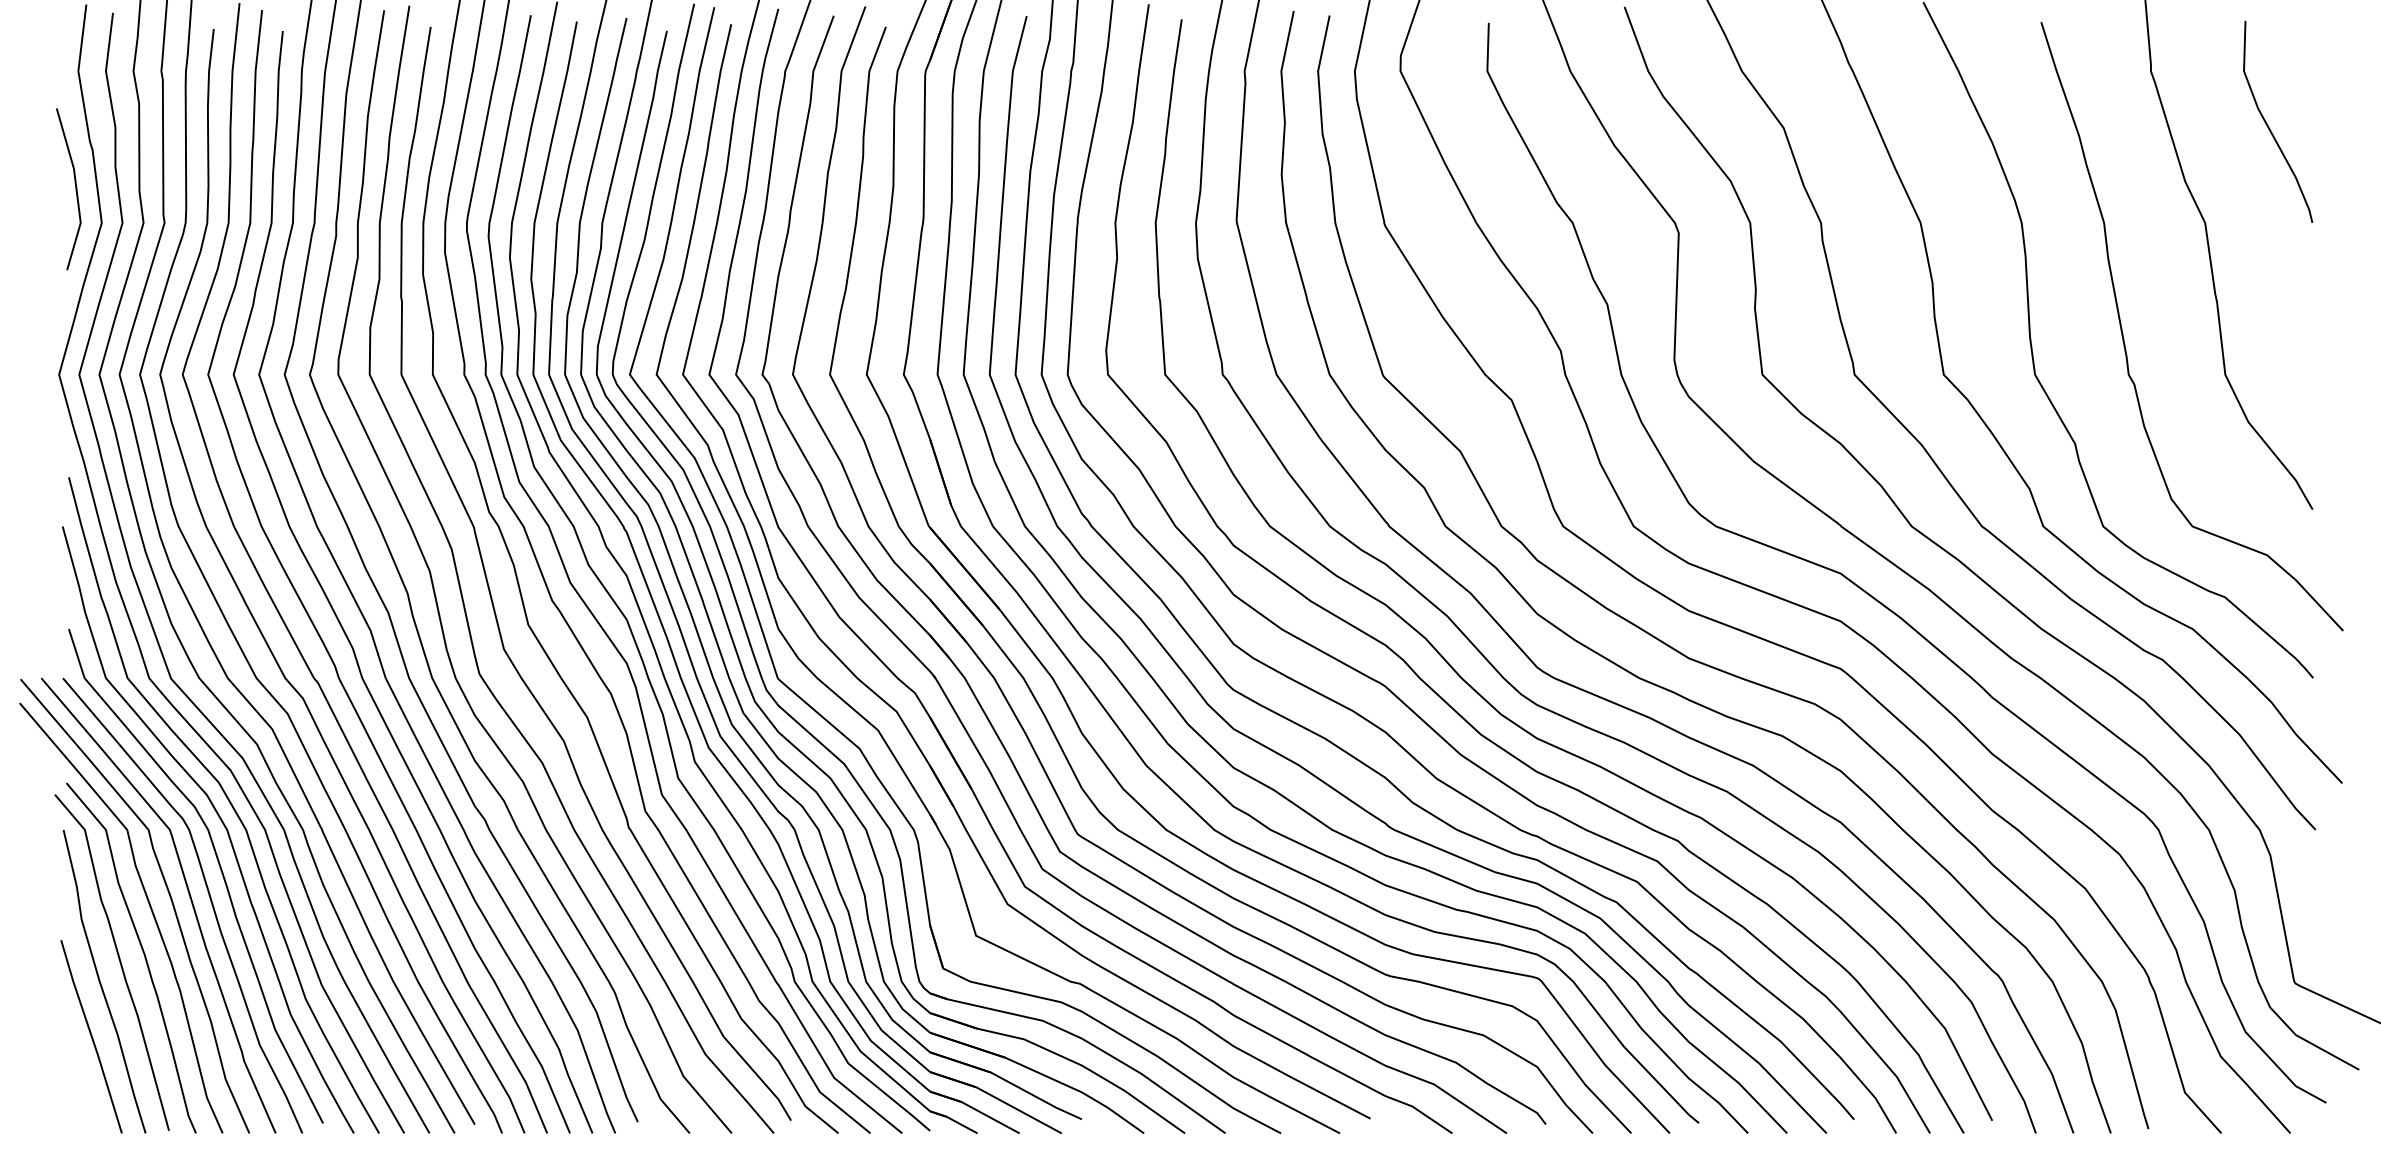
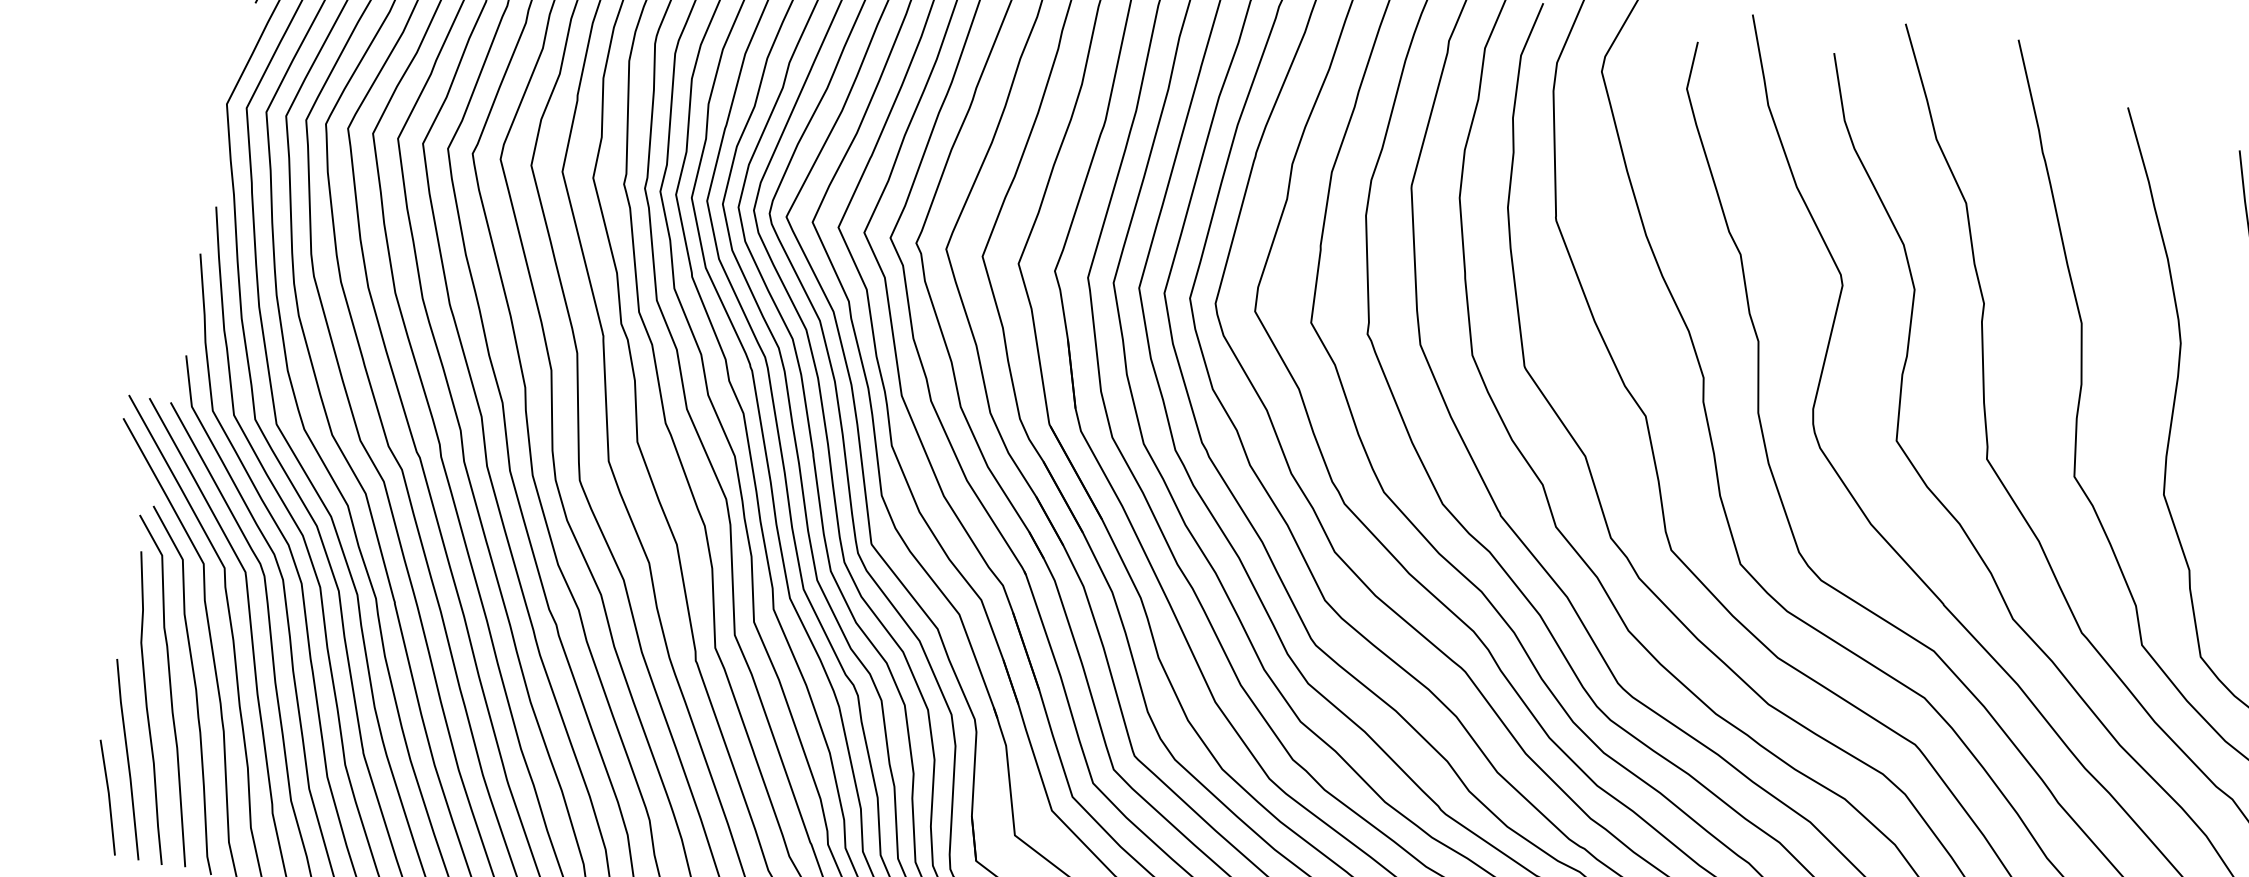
line: (79, 1077) -> (107, 797), added

